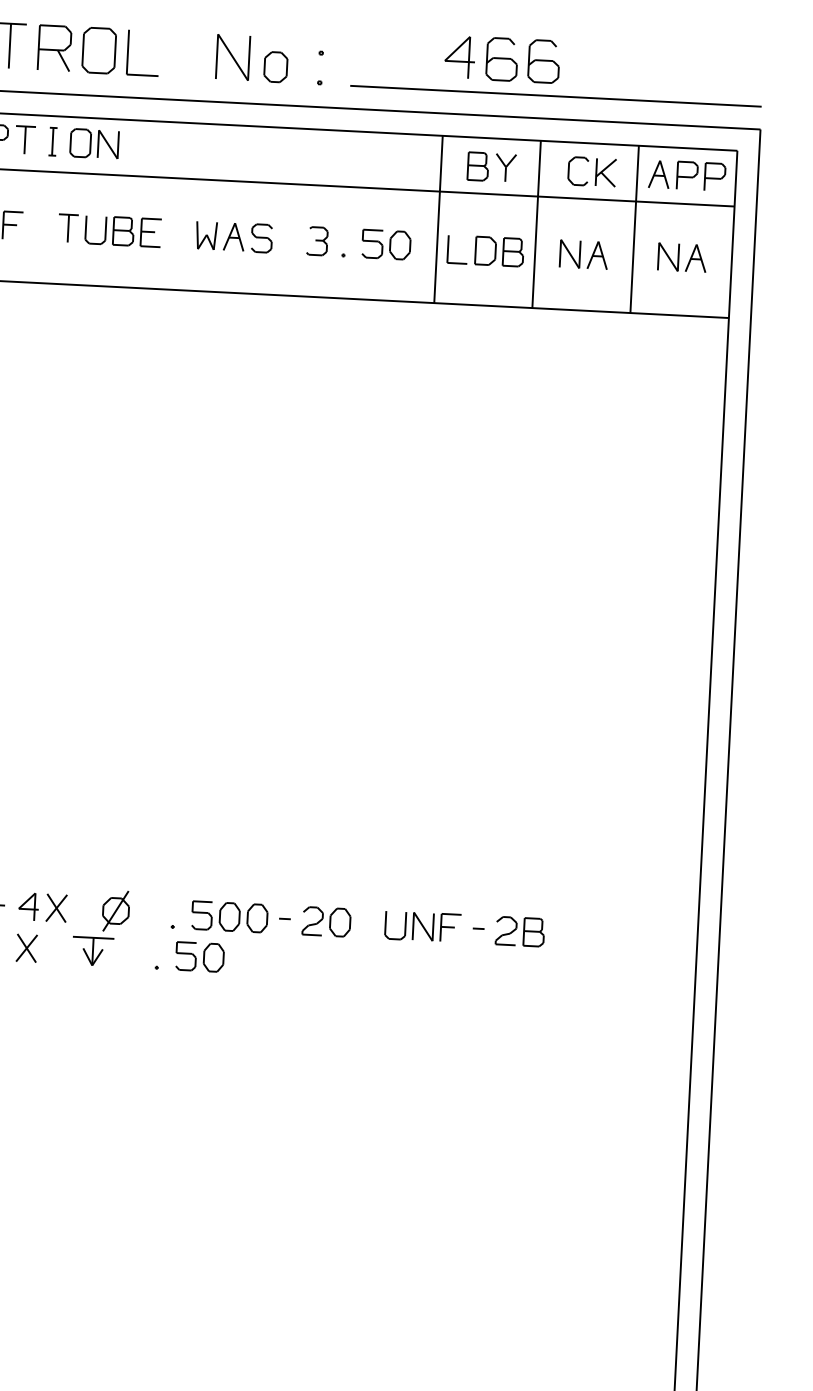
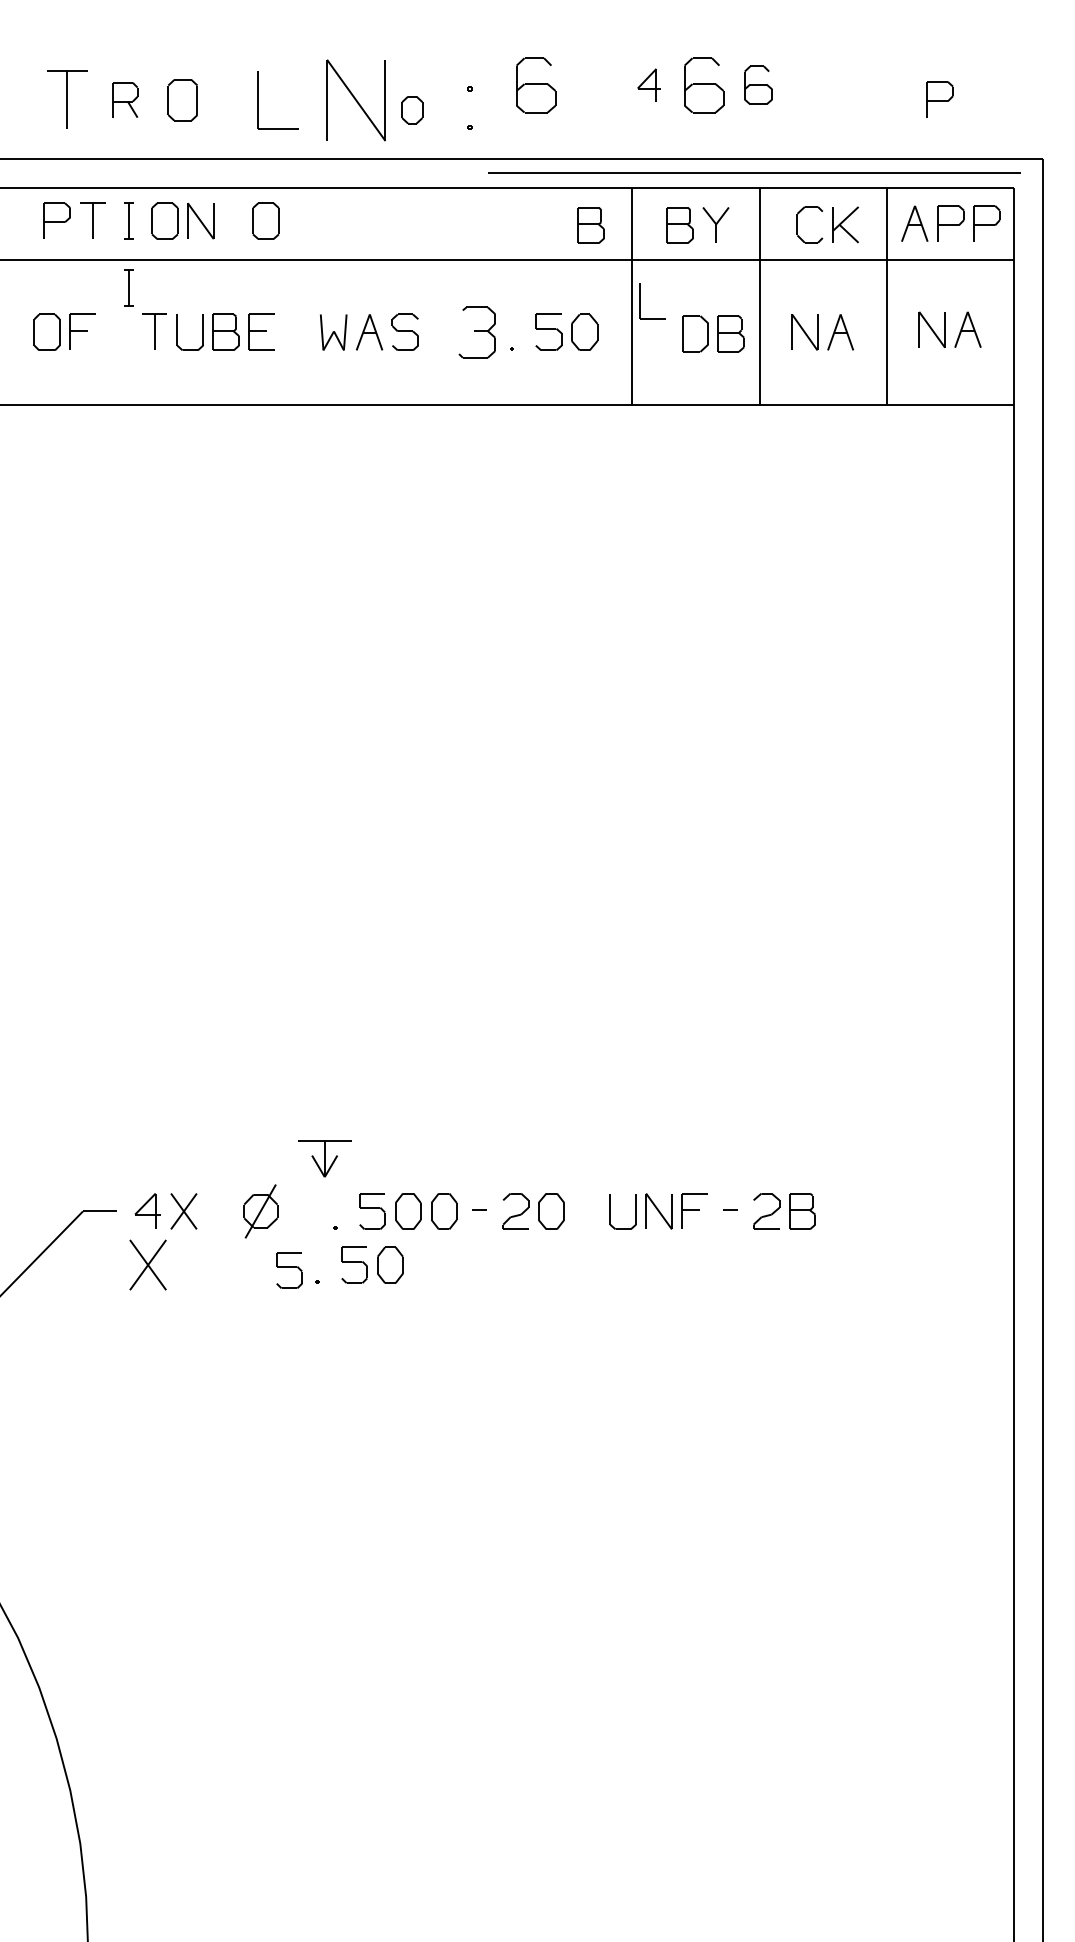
part: (54, 47) -> (125, 99), size x0.6
part: (98, 49) -> (182, 99), size x0.7
part: (128, 52) -> (258, 100), moved
part: (372, 52) -> (536, 85), added
part: (459, 56) -> (648, 84), size x0.6
part: (233, 57) -> (356, 100), size x1.4
part: (544, 61) -> (758, 85), size x0.7
part: (276, 66) -> (412, 109), size x0.7
part: (683, 79) -> (939, 99), added
line: (556, 95) -> (754, 172), moved
part: (158, 146) -> (265, 220), added
part: (408, 163) -> (590, 225), added
part: (49, 192) -> (128, 287), added
part: (316, 240) -> (476, 331), size x1.4
part: (448, 249) -> (640, 301), moved
part: (26, 948) -> (147, 1265), size x1.4
part: (92, 951) -> (324, 1158), moved
part: (135, 957) -> (289, 1270), added

